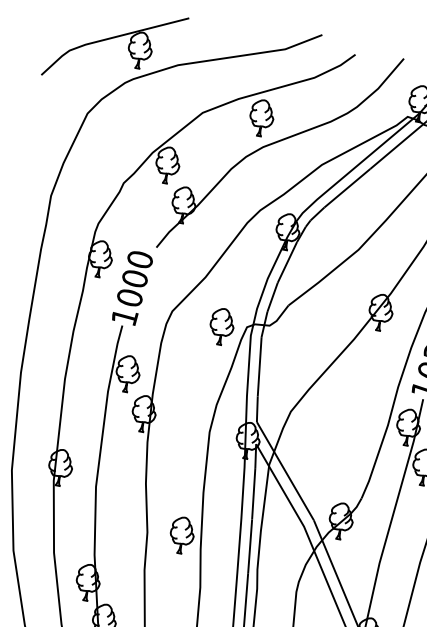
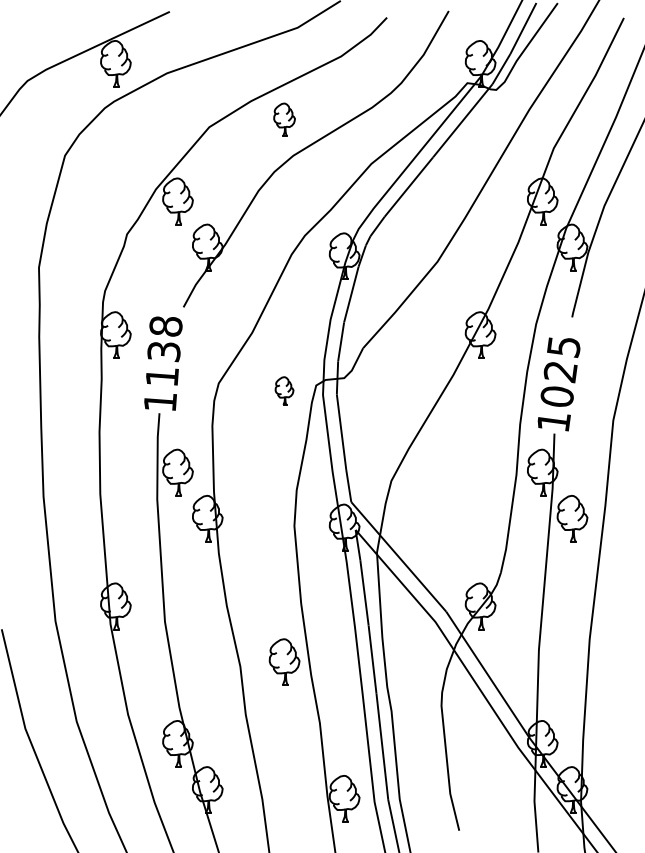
part: (261, 117) -> (284, 119), size x0.7
text: (134, 278) -> (163, 351), 1000 -> 1138
part: (221, 326) -> (284, 390), size x0.6

